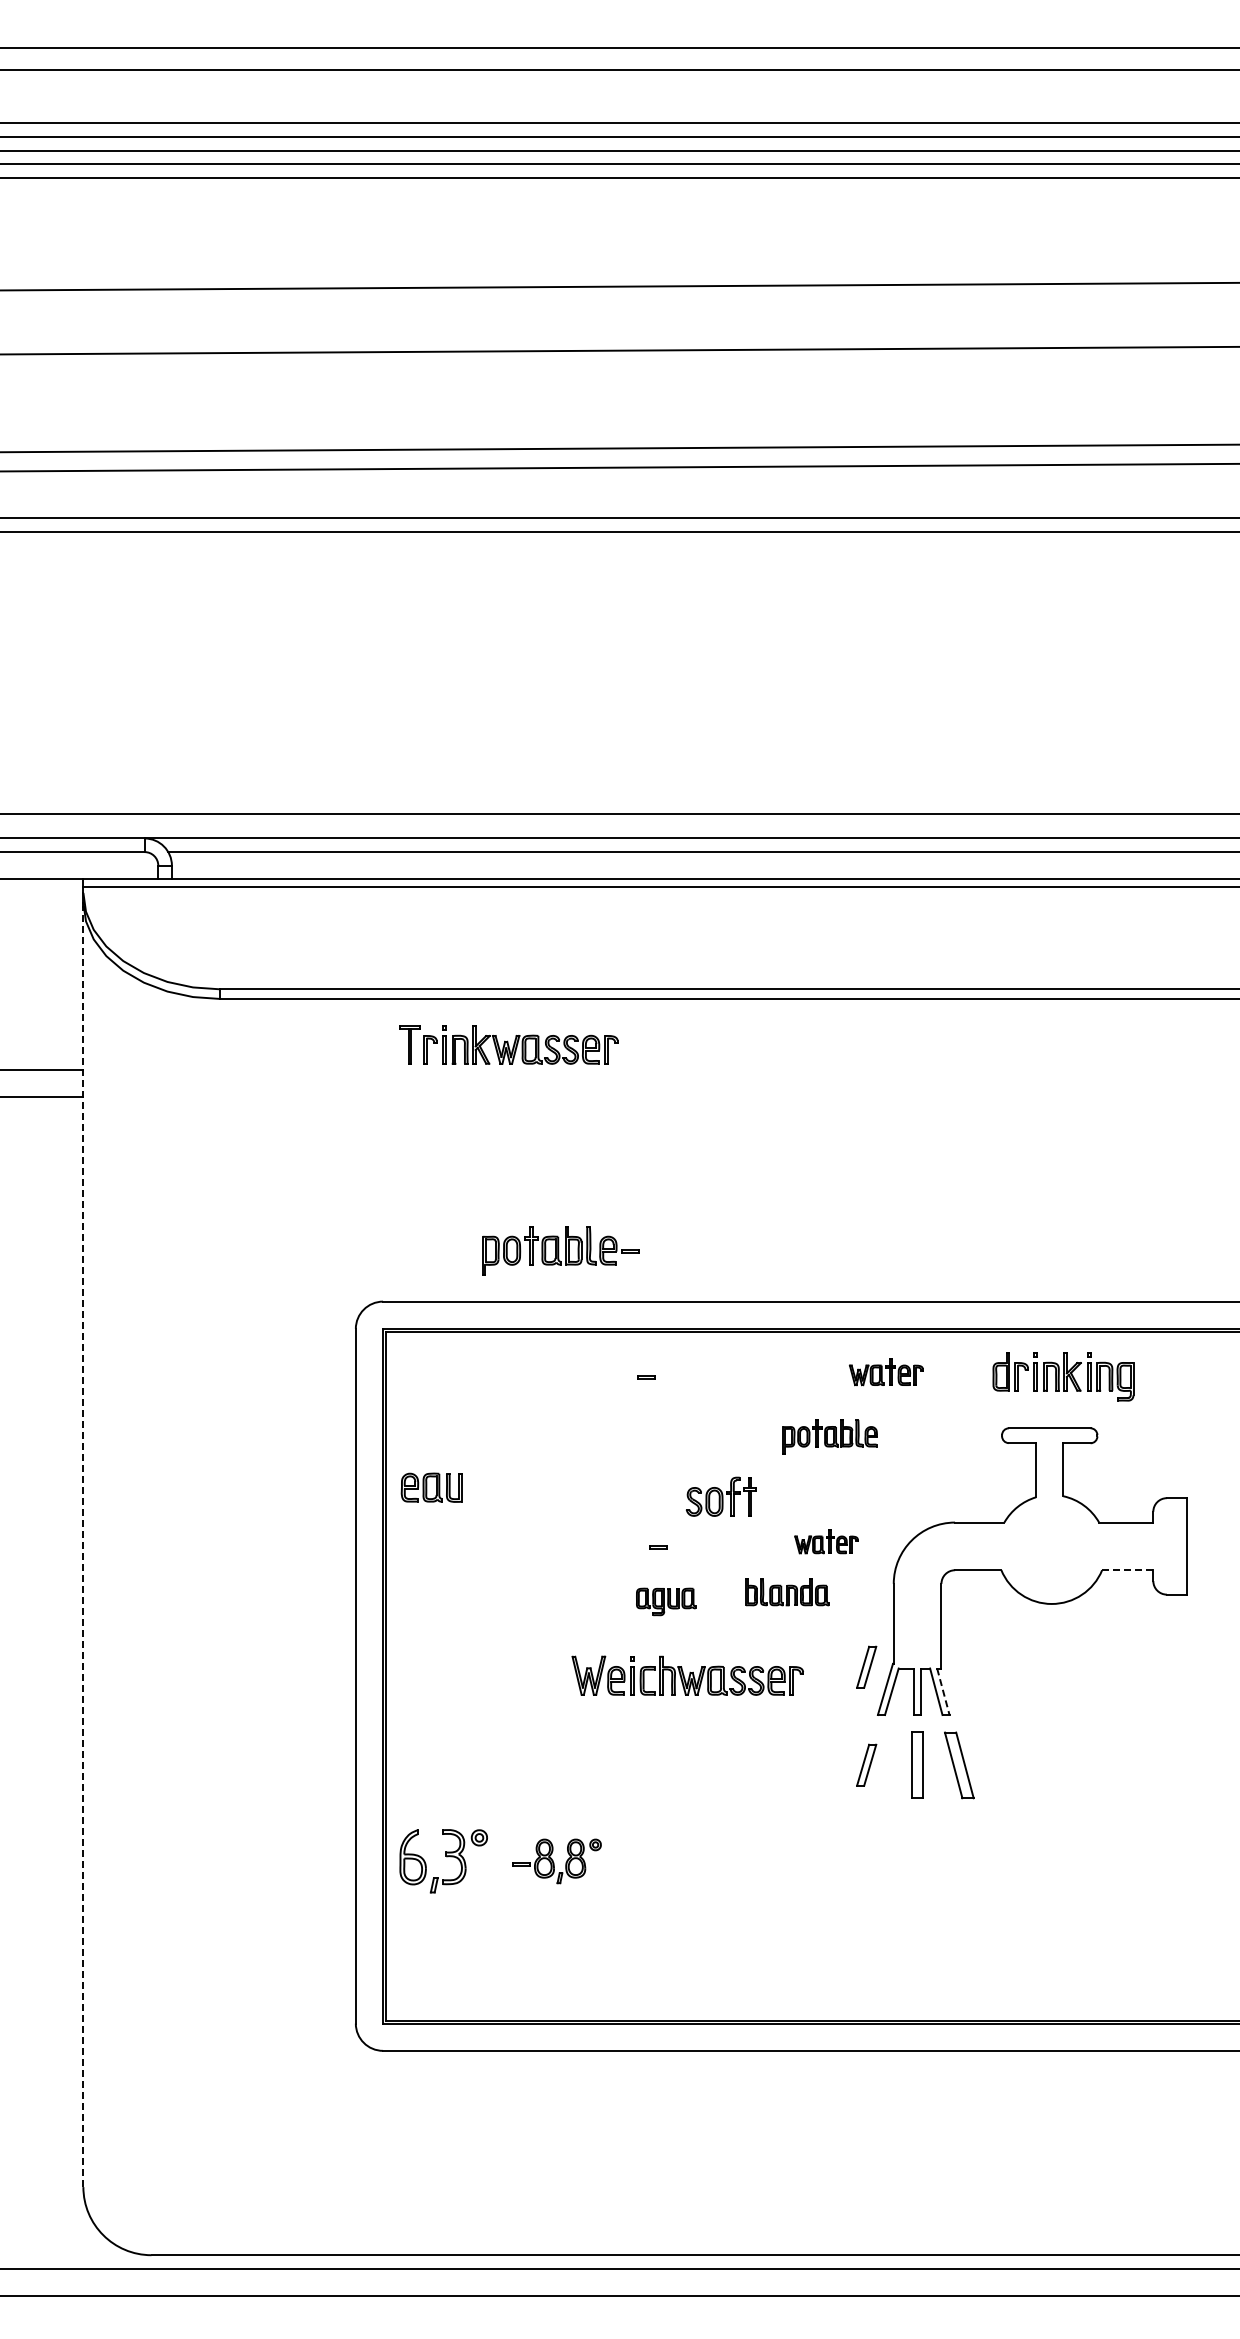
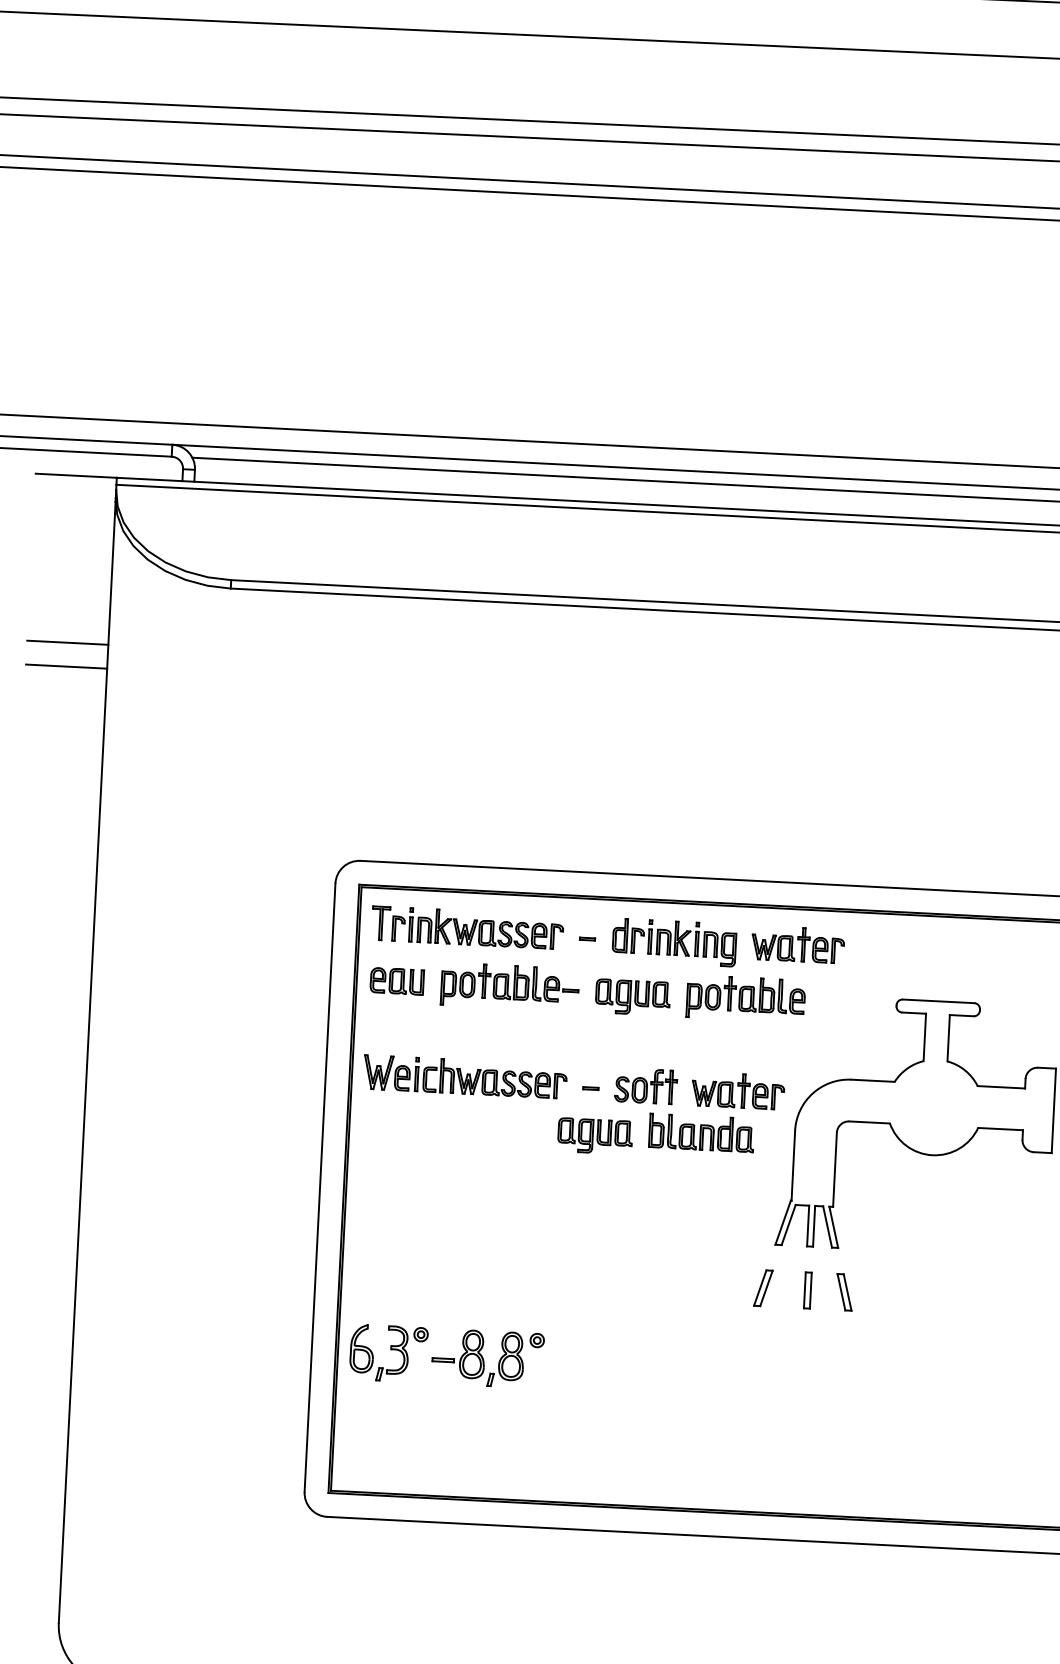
part: (508, 1044) -> (467, 927), moved
part: (560, 1250) -> (509, 986), moved
part: (886, 1371) -> (798, 944), size x1.43
part: (1063, 1376) -> (674, 942), moved
part: (829, 1436) -> (745, 998), size x1.43
part: (700, 1441) -> (632, 997), added
part: (431, 1487) -> (396, 981), moved
part: (720, 1496) -> (645, 1085), moved
part: (826, 1541) -> (738, 1090), size x1.67
line: (83, 1546) -> (87, 1061), dashed -> solid
line: (1127, 1570) -> (1000, 1129), dashed -> solid
part: (787, 1591) -> (701, 1132), size x1.43
part: (665, 1601) -> (594, 1135), size x1.43
part: (866, 1666) -> (767, 1201), removed
part: (687, 1675) -> (464, 1076), moved
line: (943, 1692) -> (833, 1227), dashed -> solid
part: (959, 1764) -> (844, 1291), size x0.62
part: (917, 1765) -> (807, 1290), size x0.62
part: (556, 1861) -> (487, 1358), size x1.43

